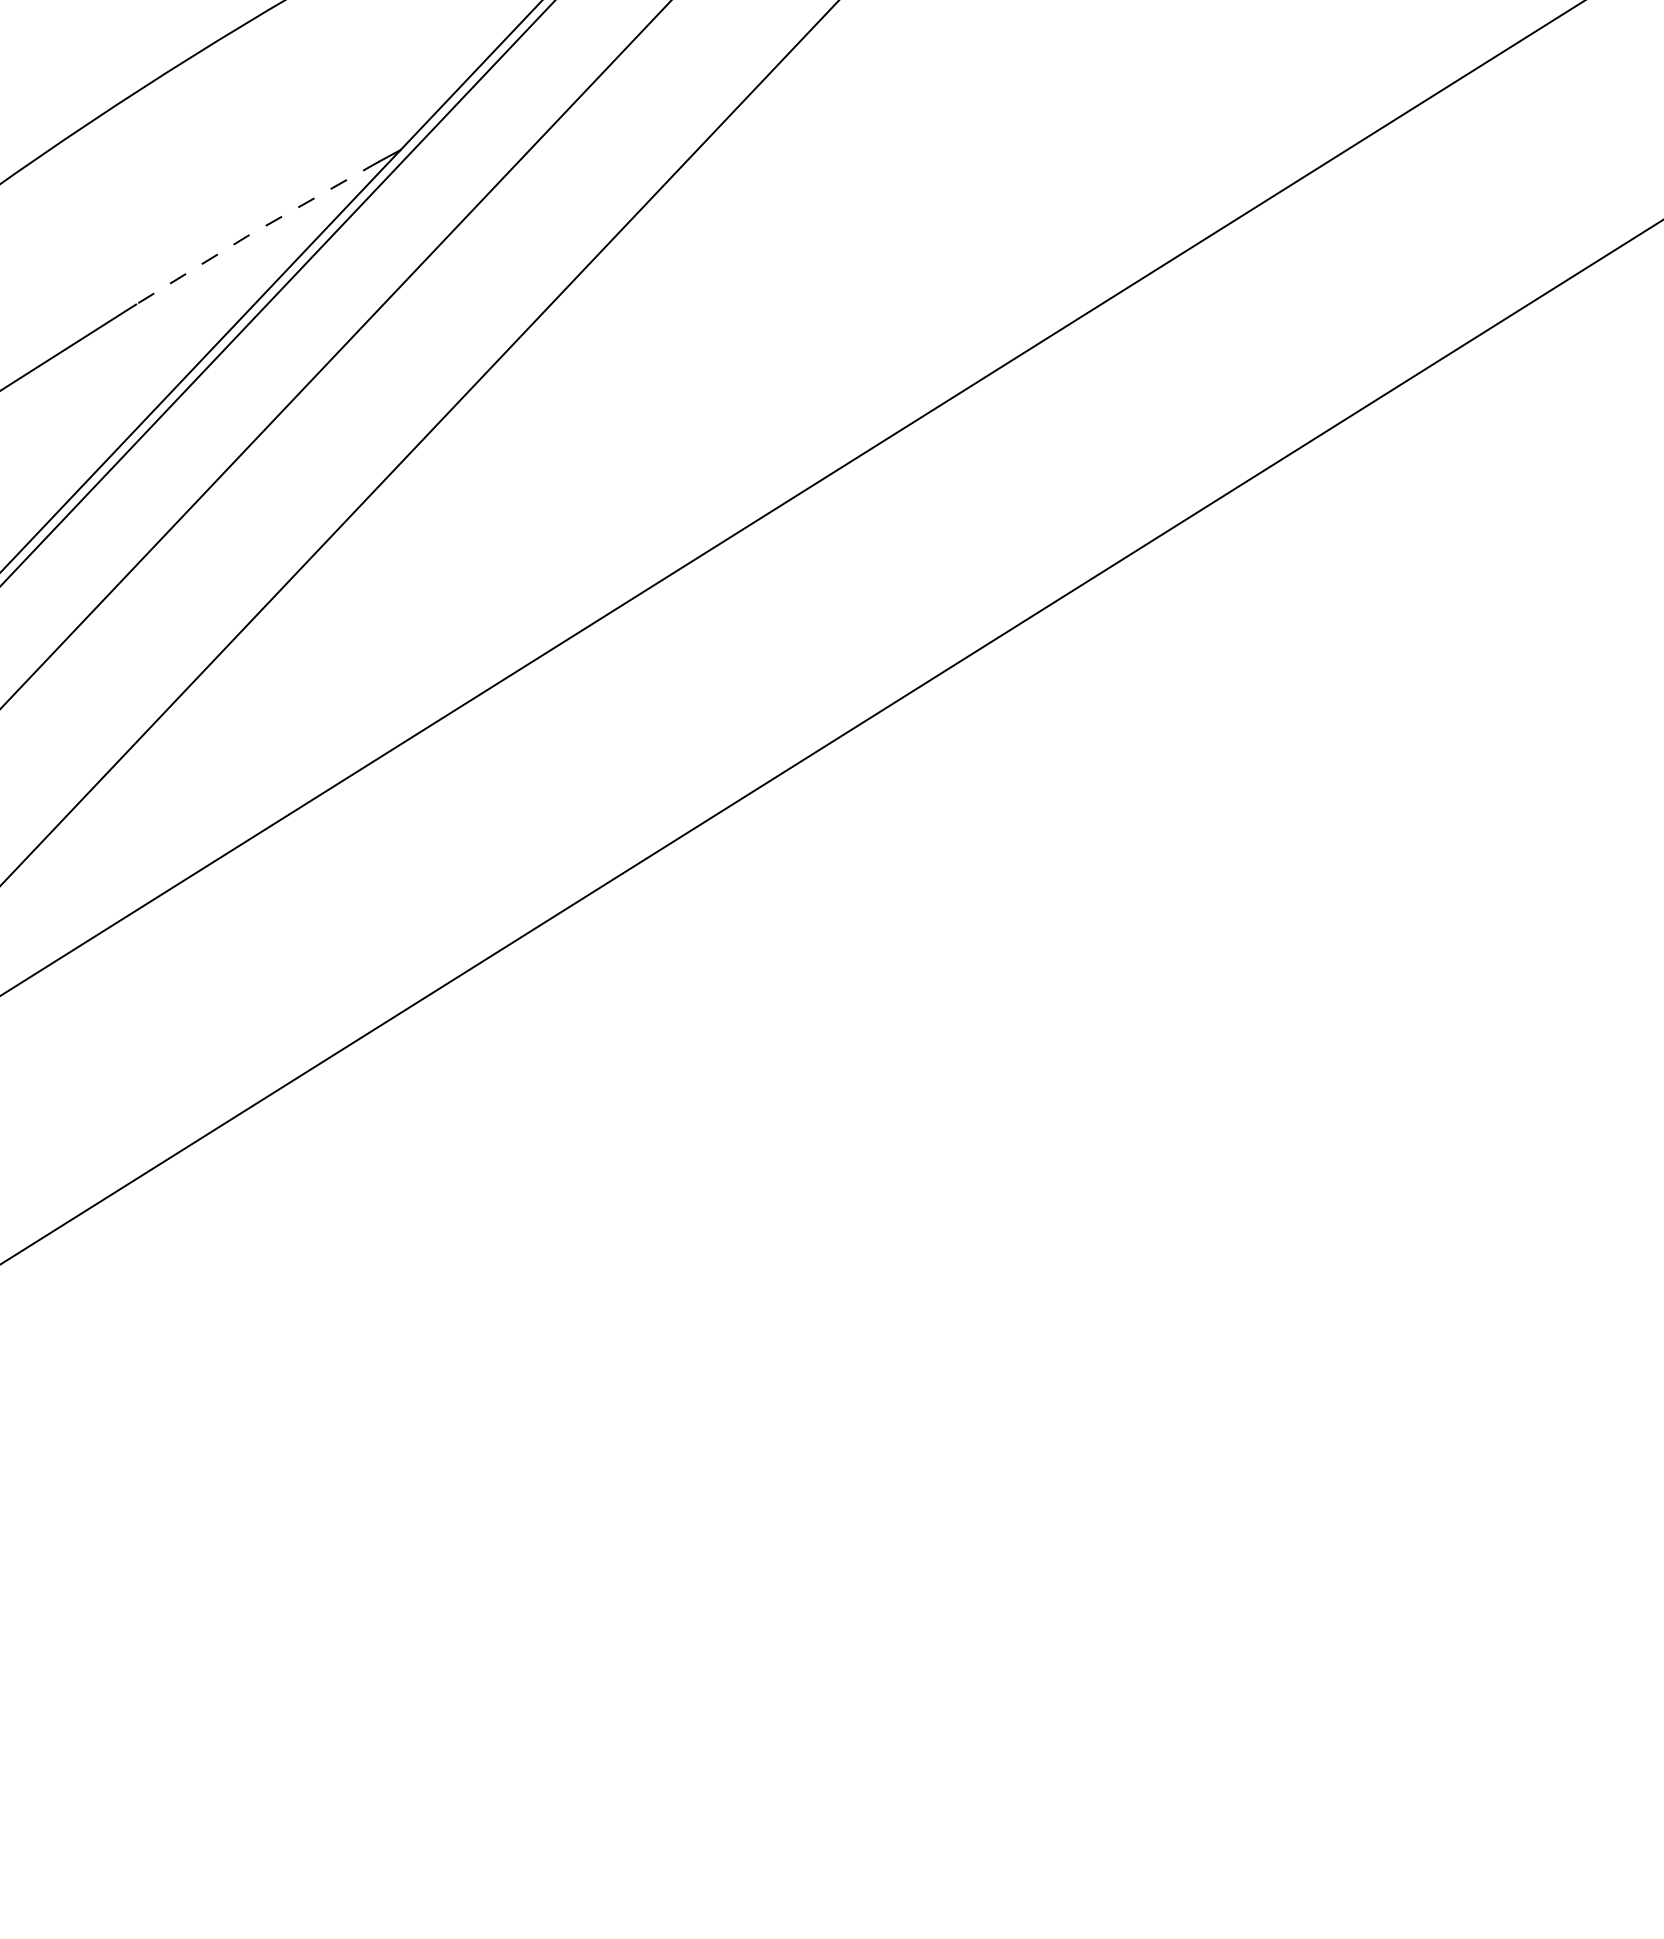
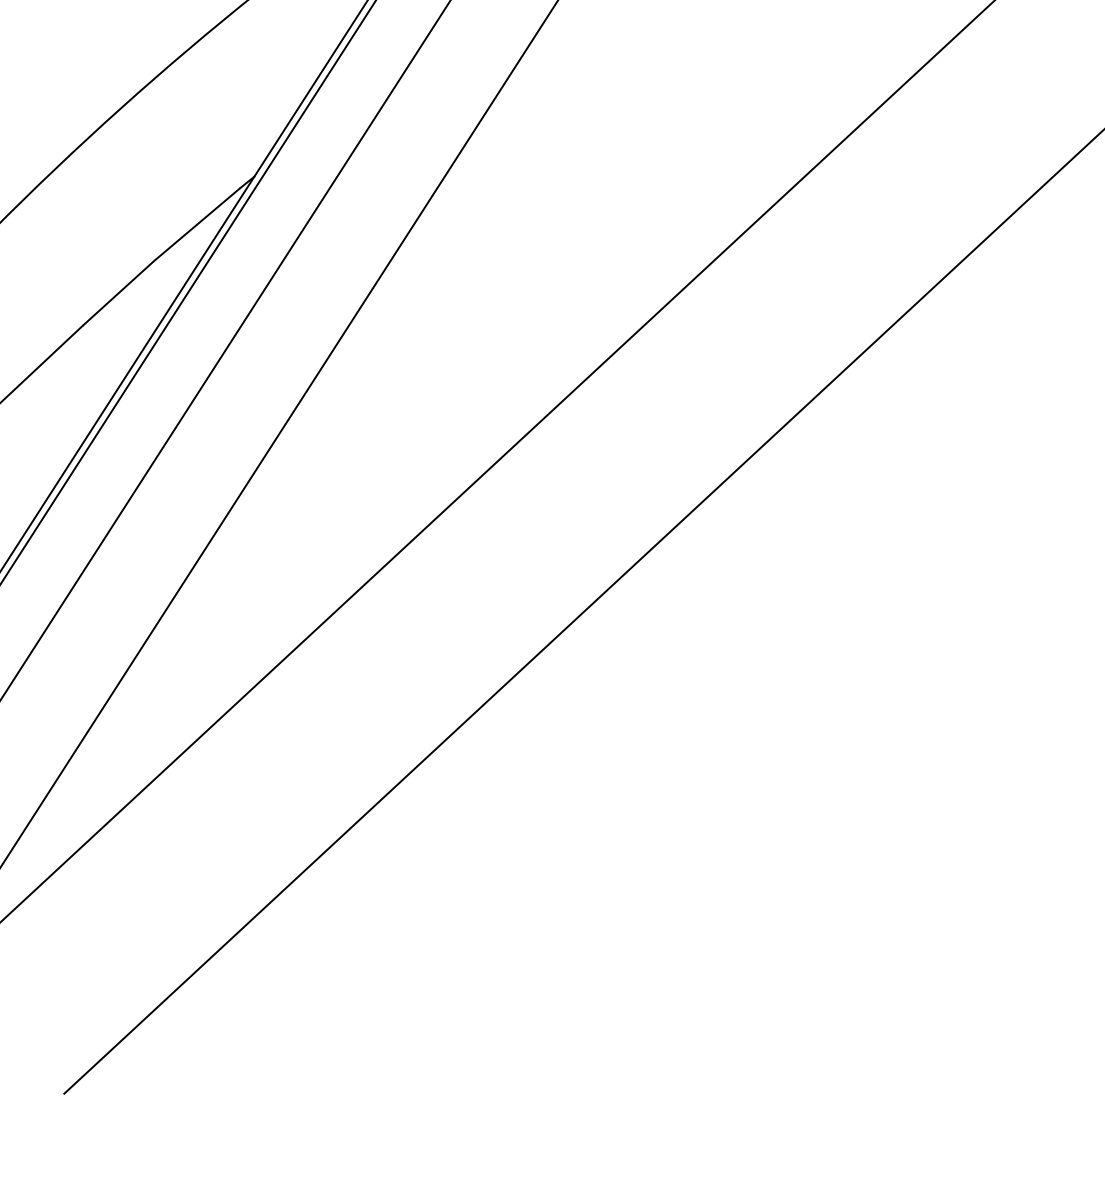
line: (255, 231) -> (159, 256), dashed -> solid

